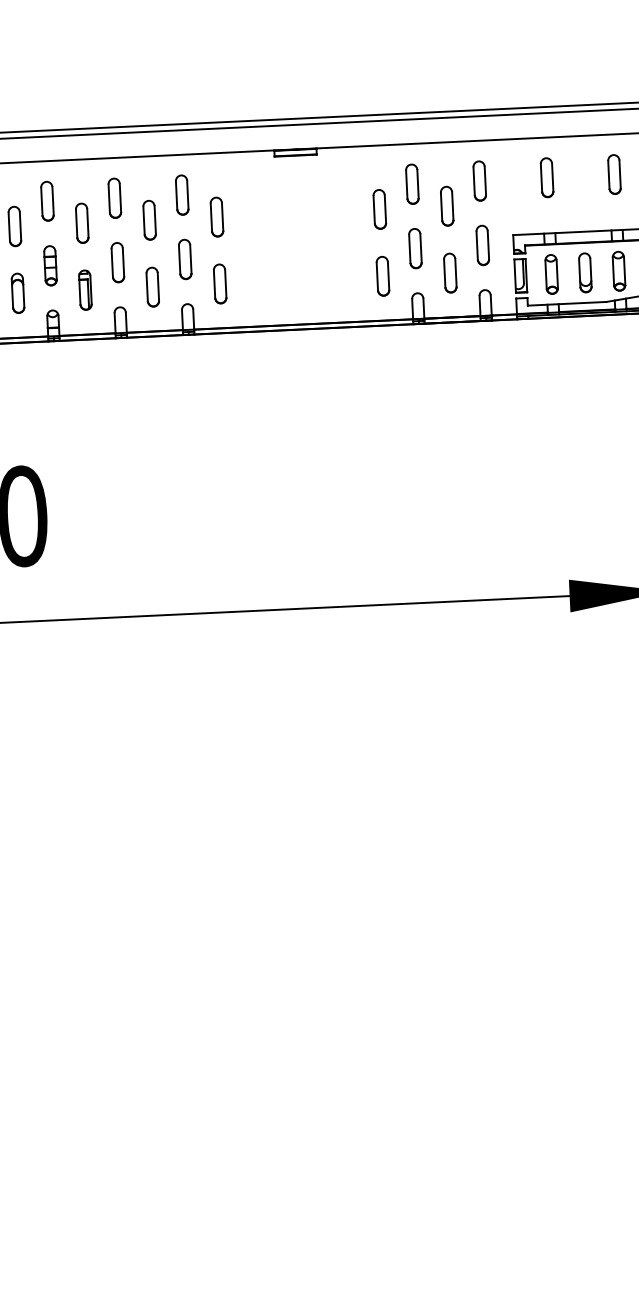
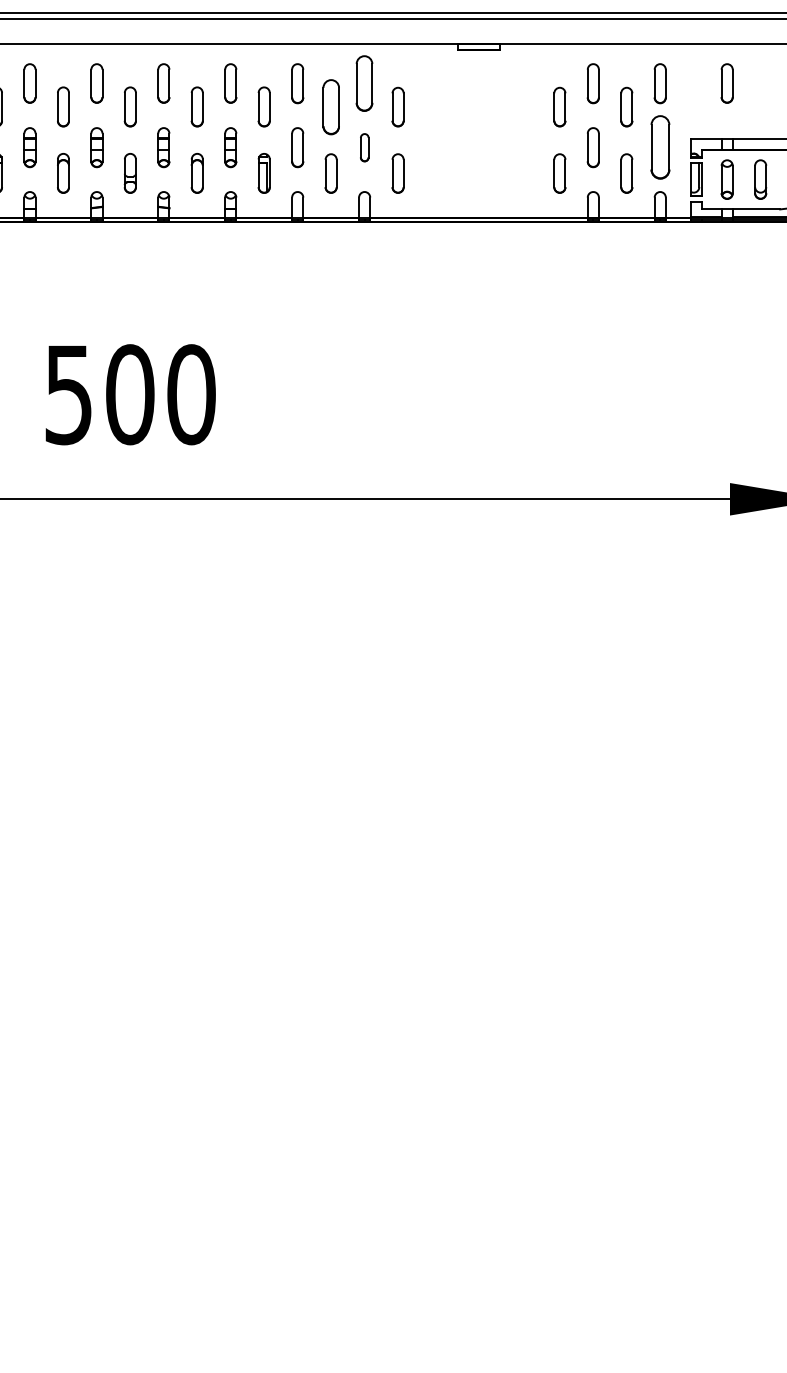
part: (182, 194) -> (364, 83), size x1.4
part: (148, 219) -> (330, 106), size x1.4
part: (482, 245) -> (659, 147), size x1.6
part: (185, 259) -> (364, 147), size x0.7

